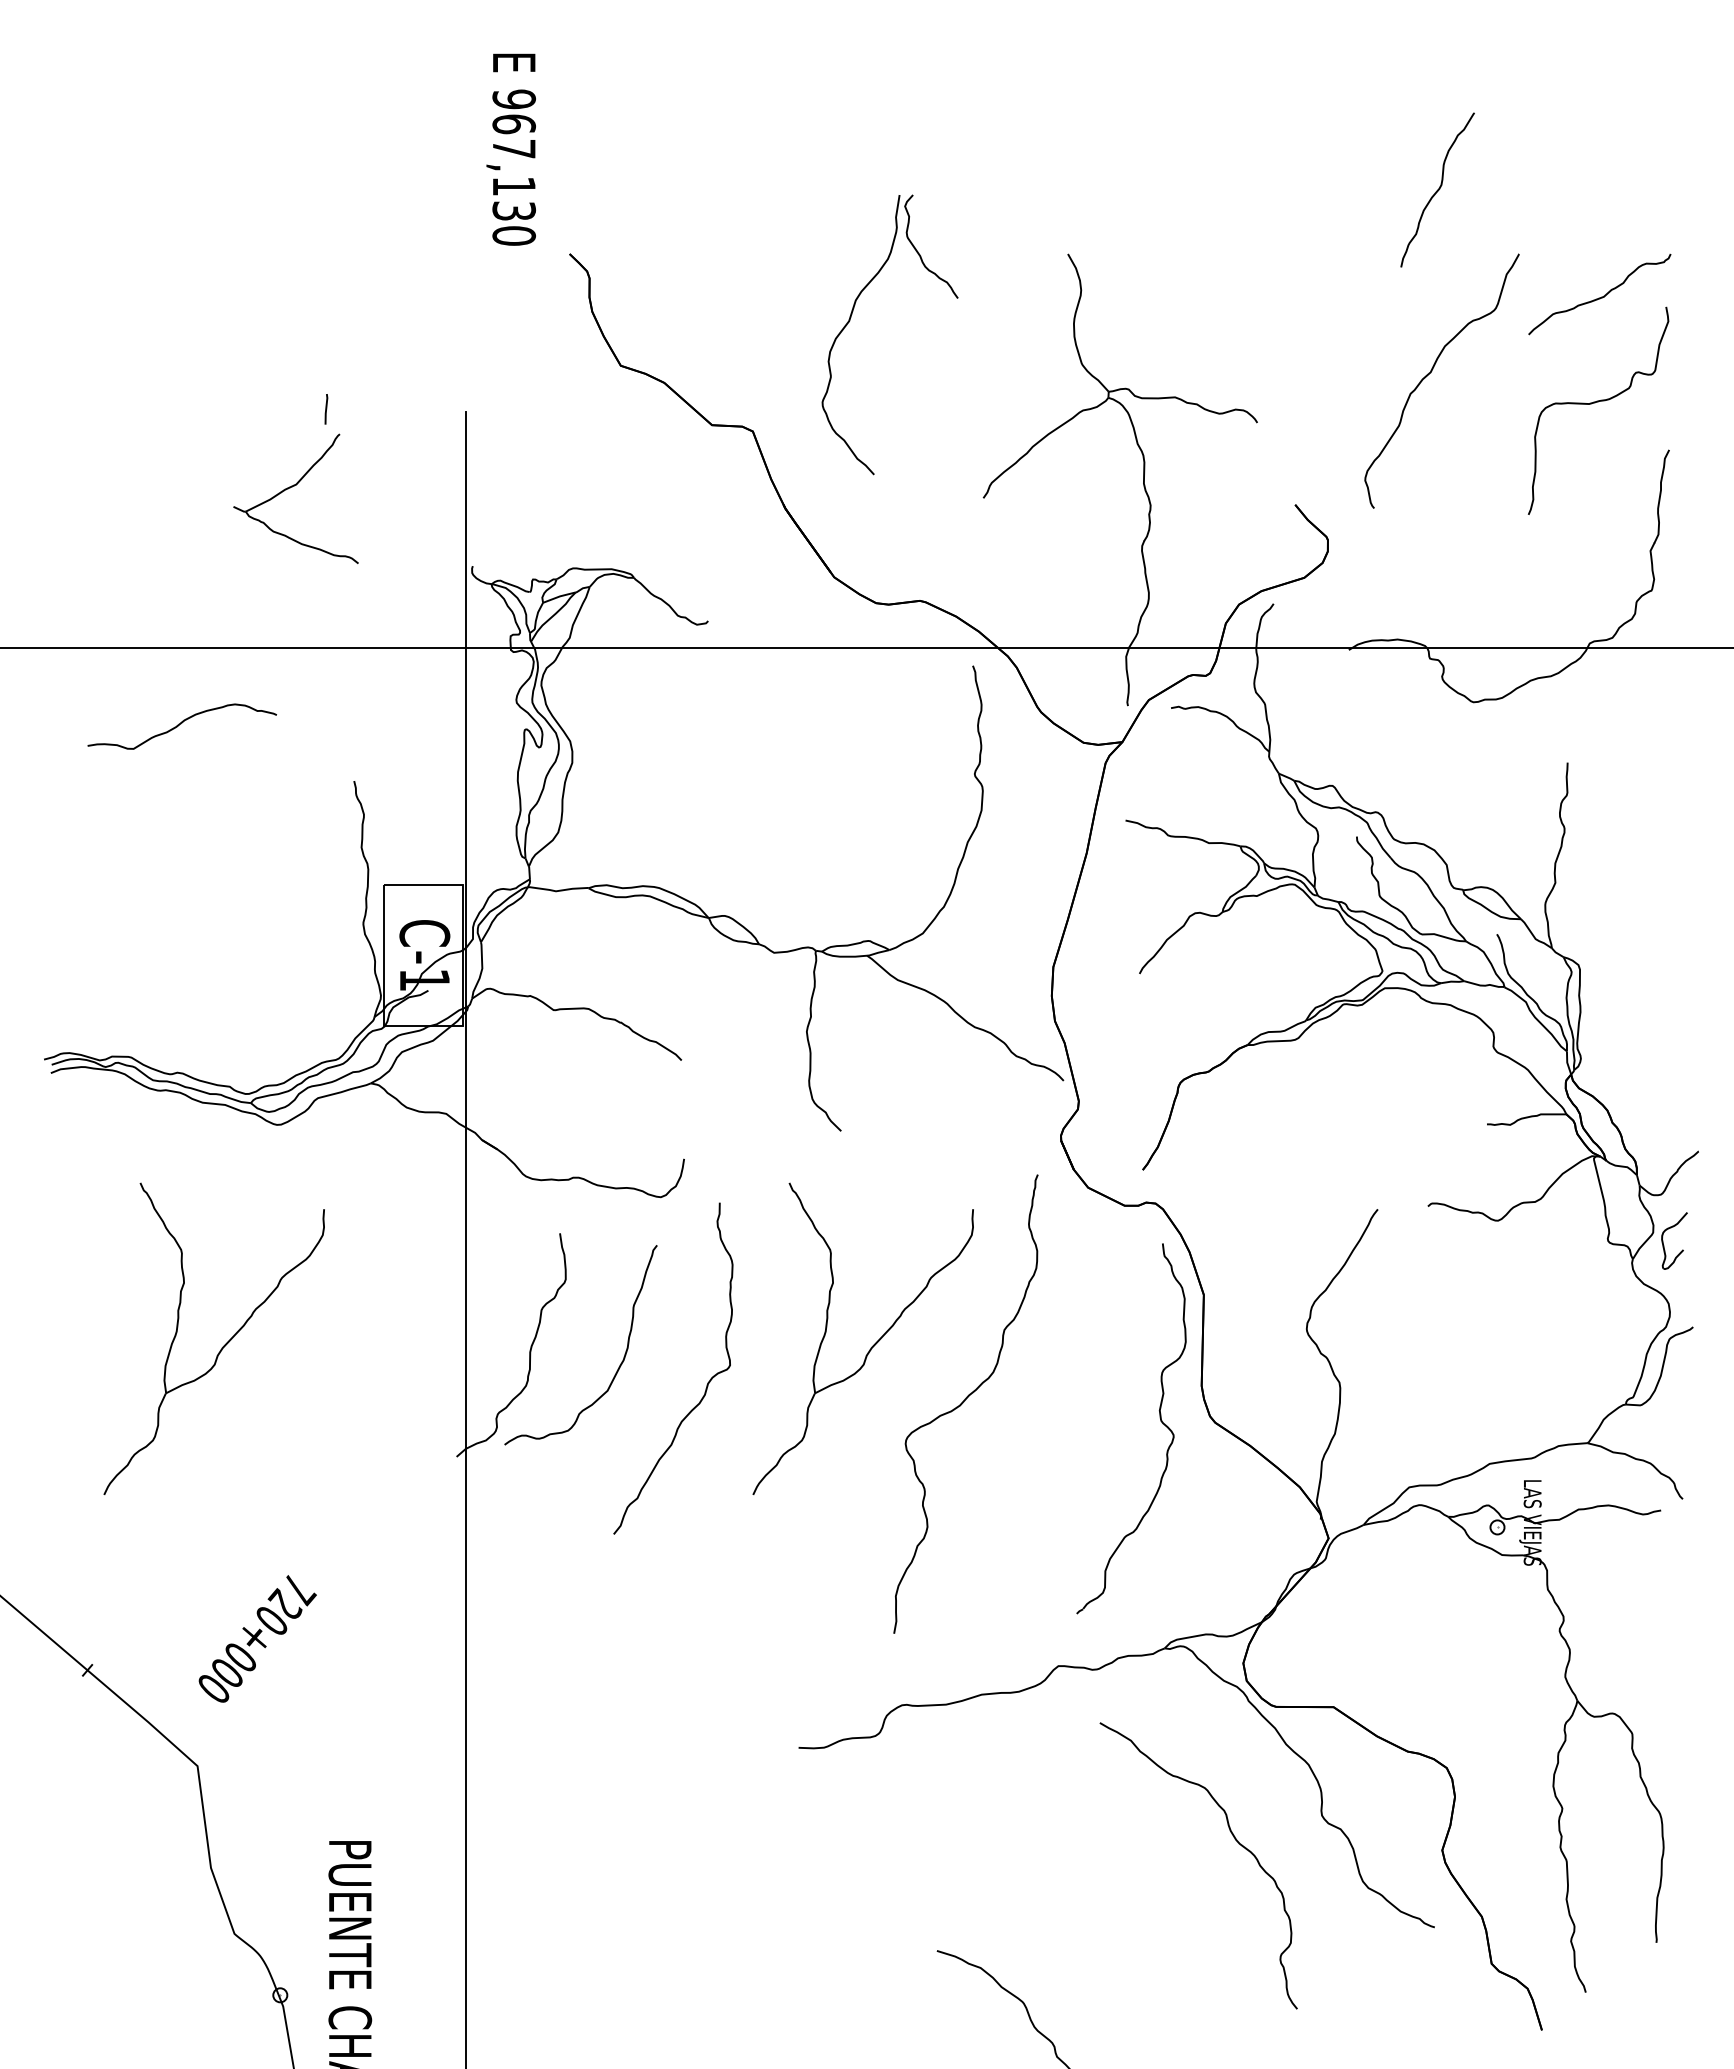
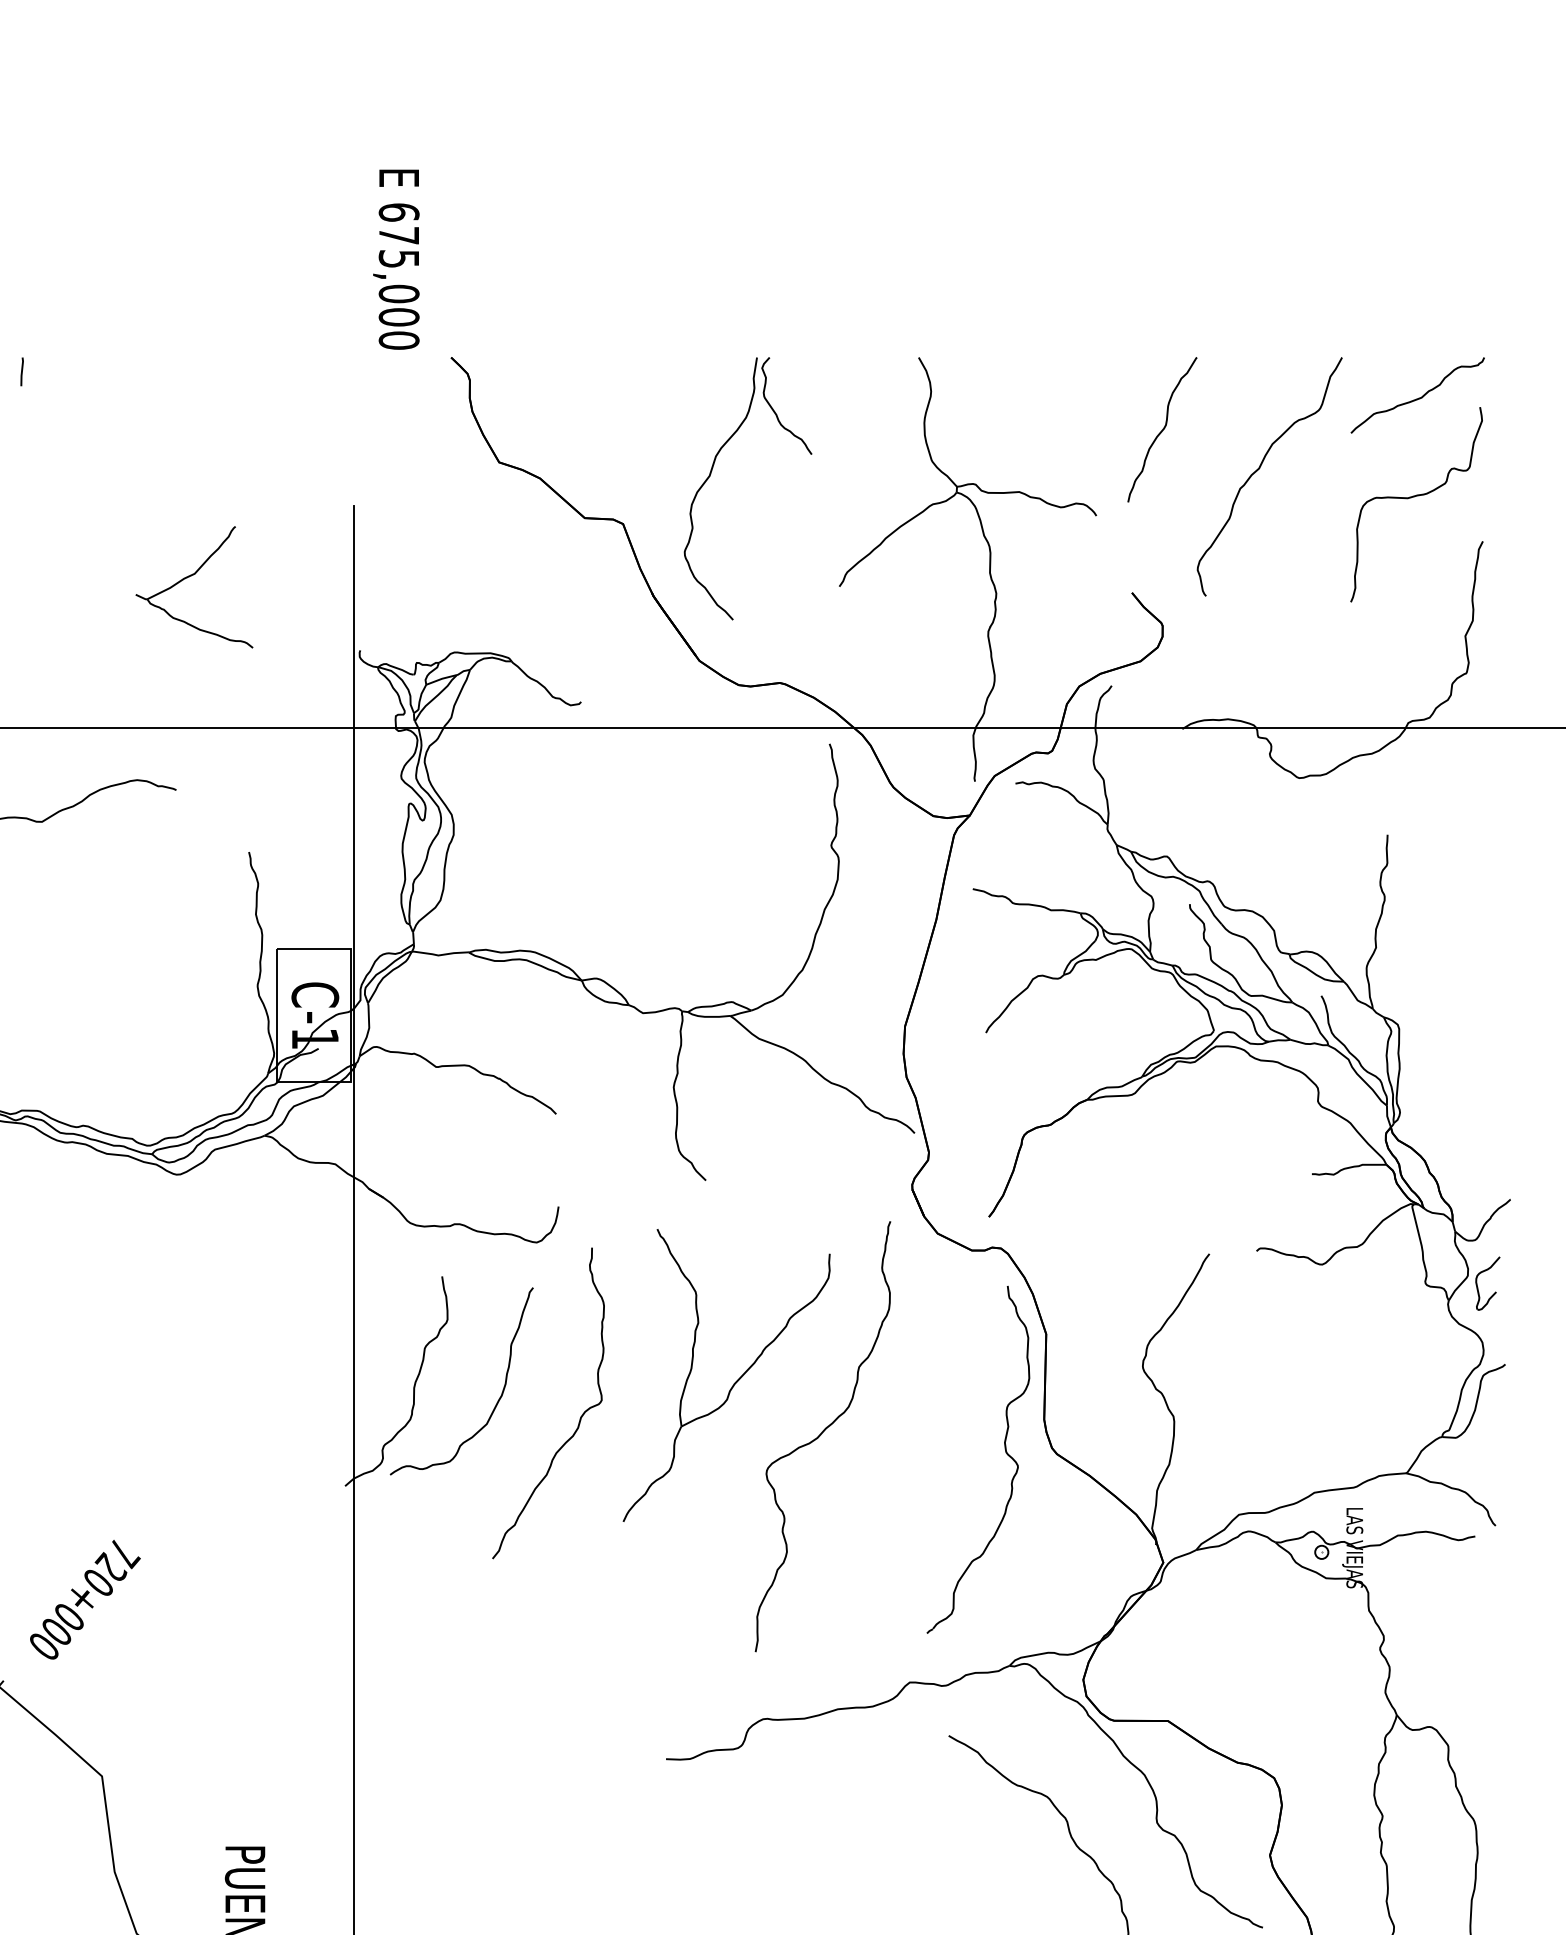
text: (514, 154) -> (399, 264), 967,130 -> 675,000
curve: (1437, 189) -> (1162, 429), moved
part: (850, 320) -> (710, 475), moved
line: (326, 409) -> (22, 372), moved
part: (222, 1346) -> (125, 1382), removed
text: (257, 1638) -> (85, 1599), moved

